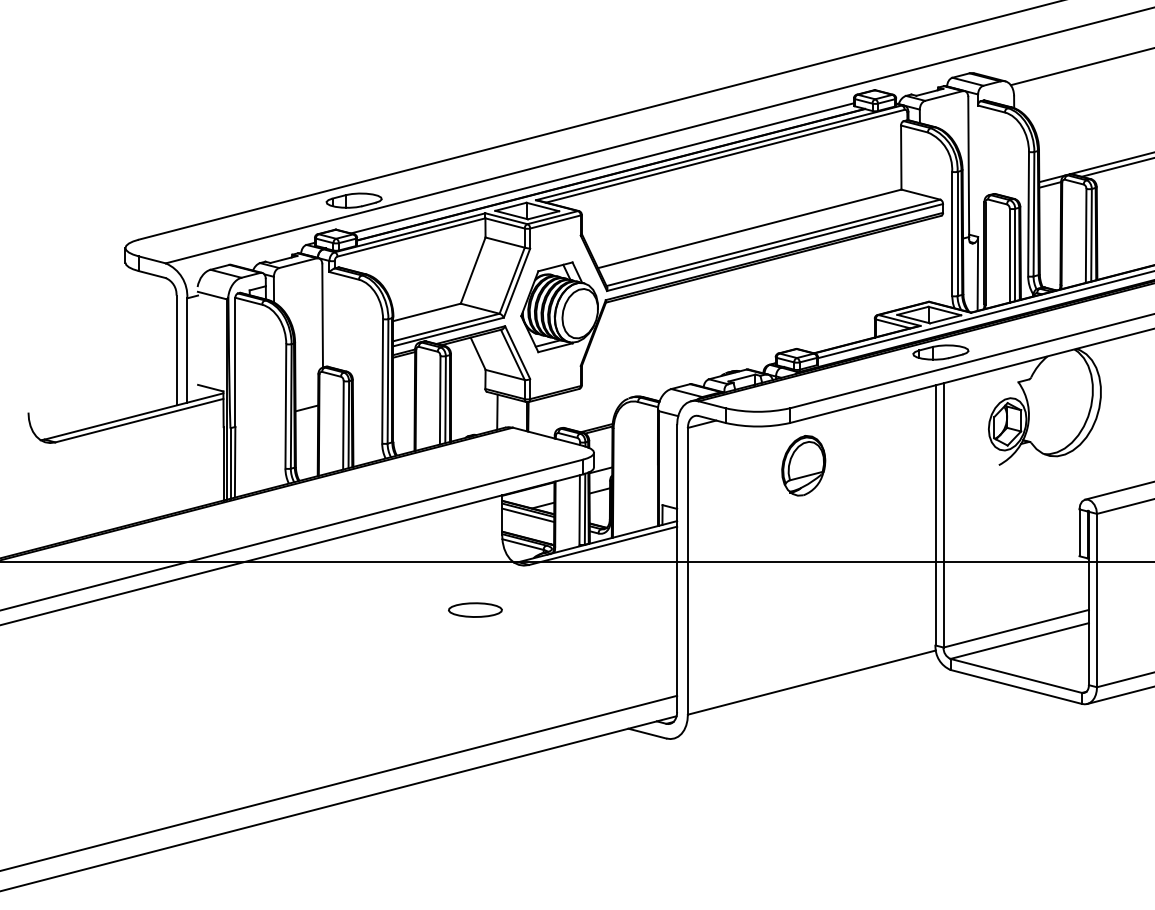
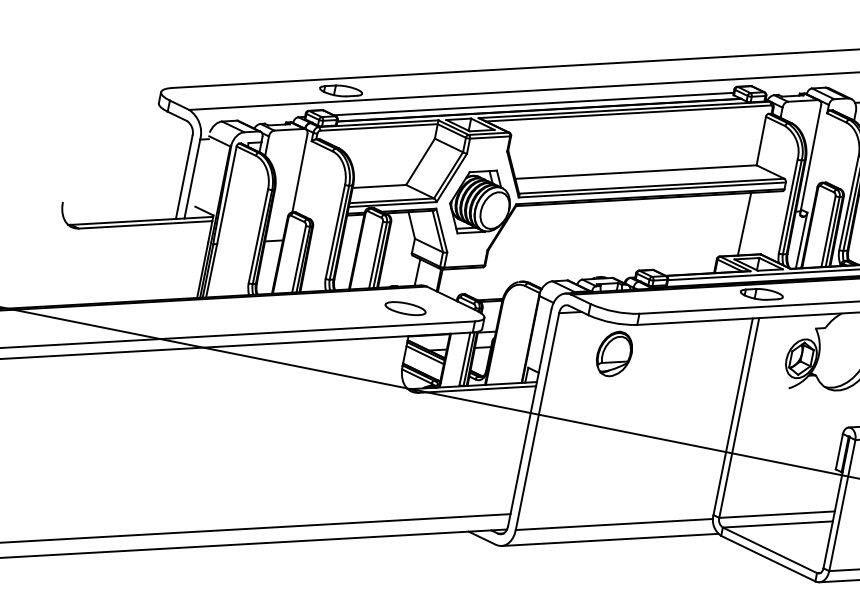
line: (900, 267) -> (744, 224), added
part: (803, 465) -> (614, 353), moved
part: (475, 609) -> (405, 308), moved
line: (810, 703) -> (610, 540), added

